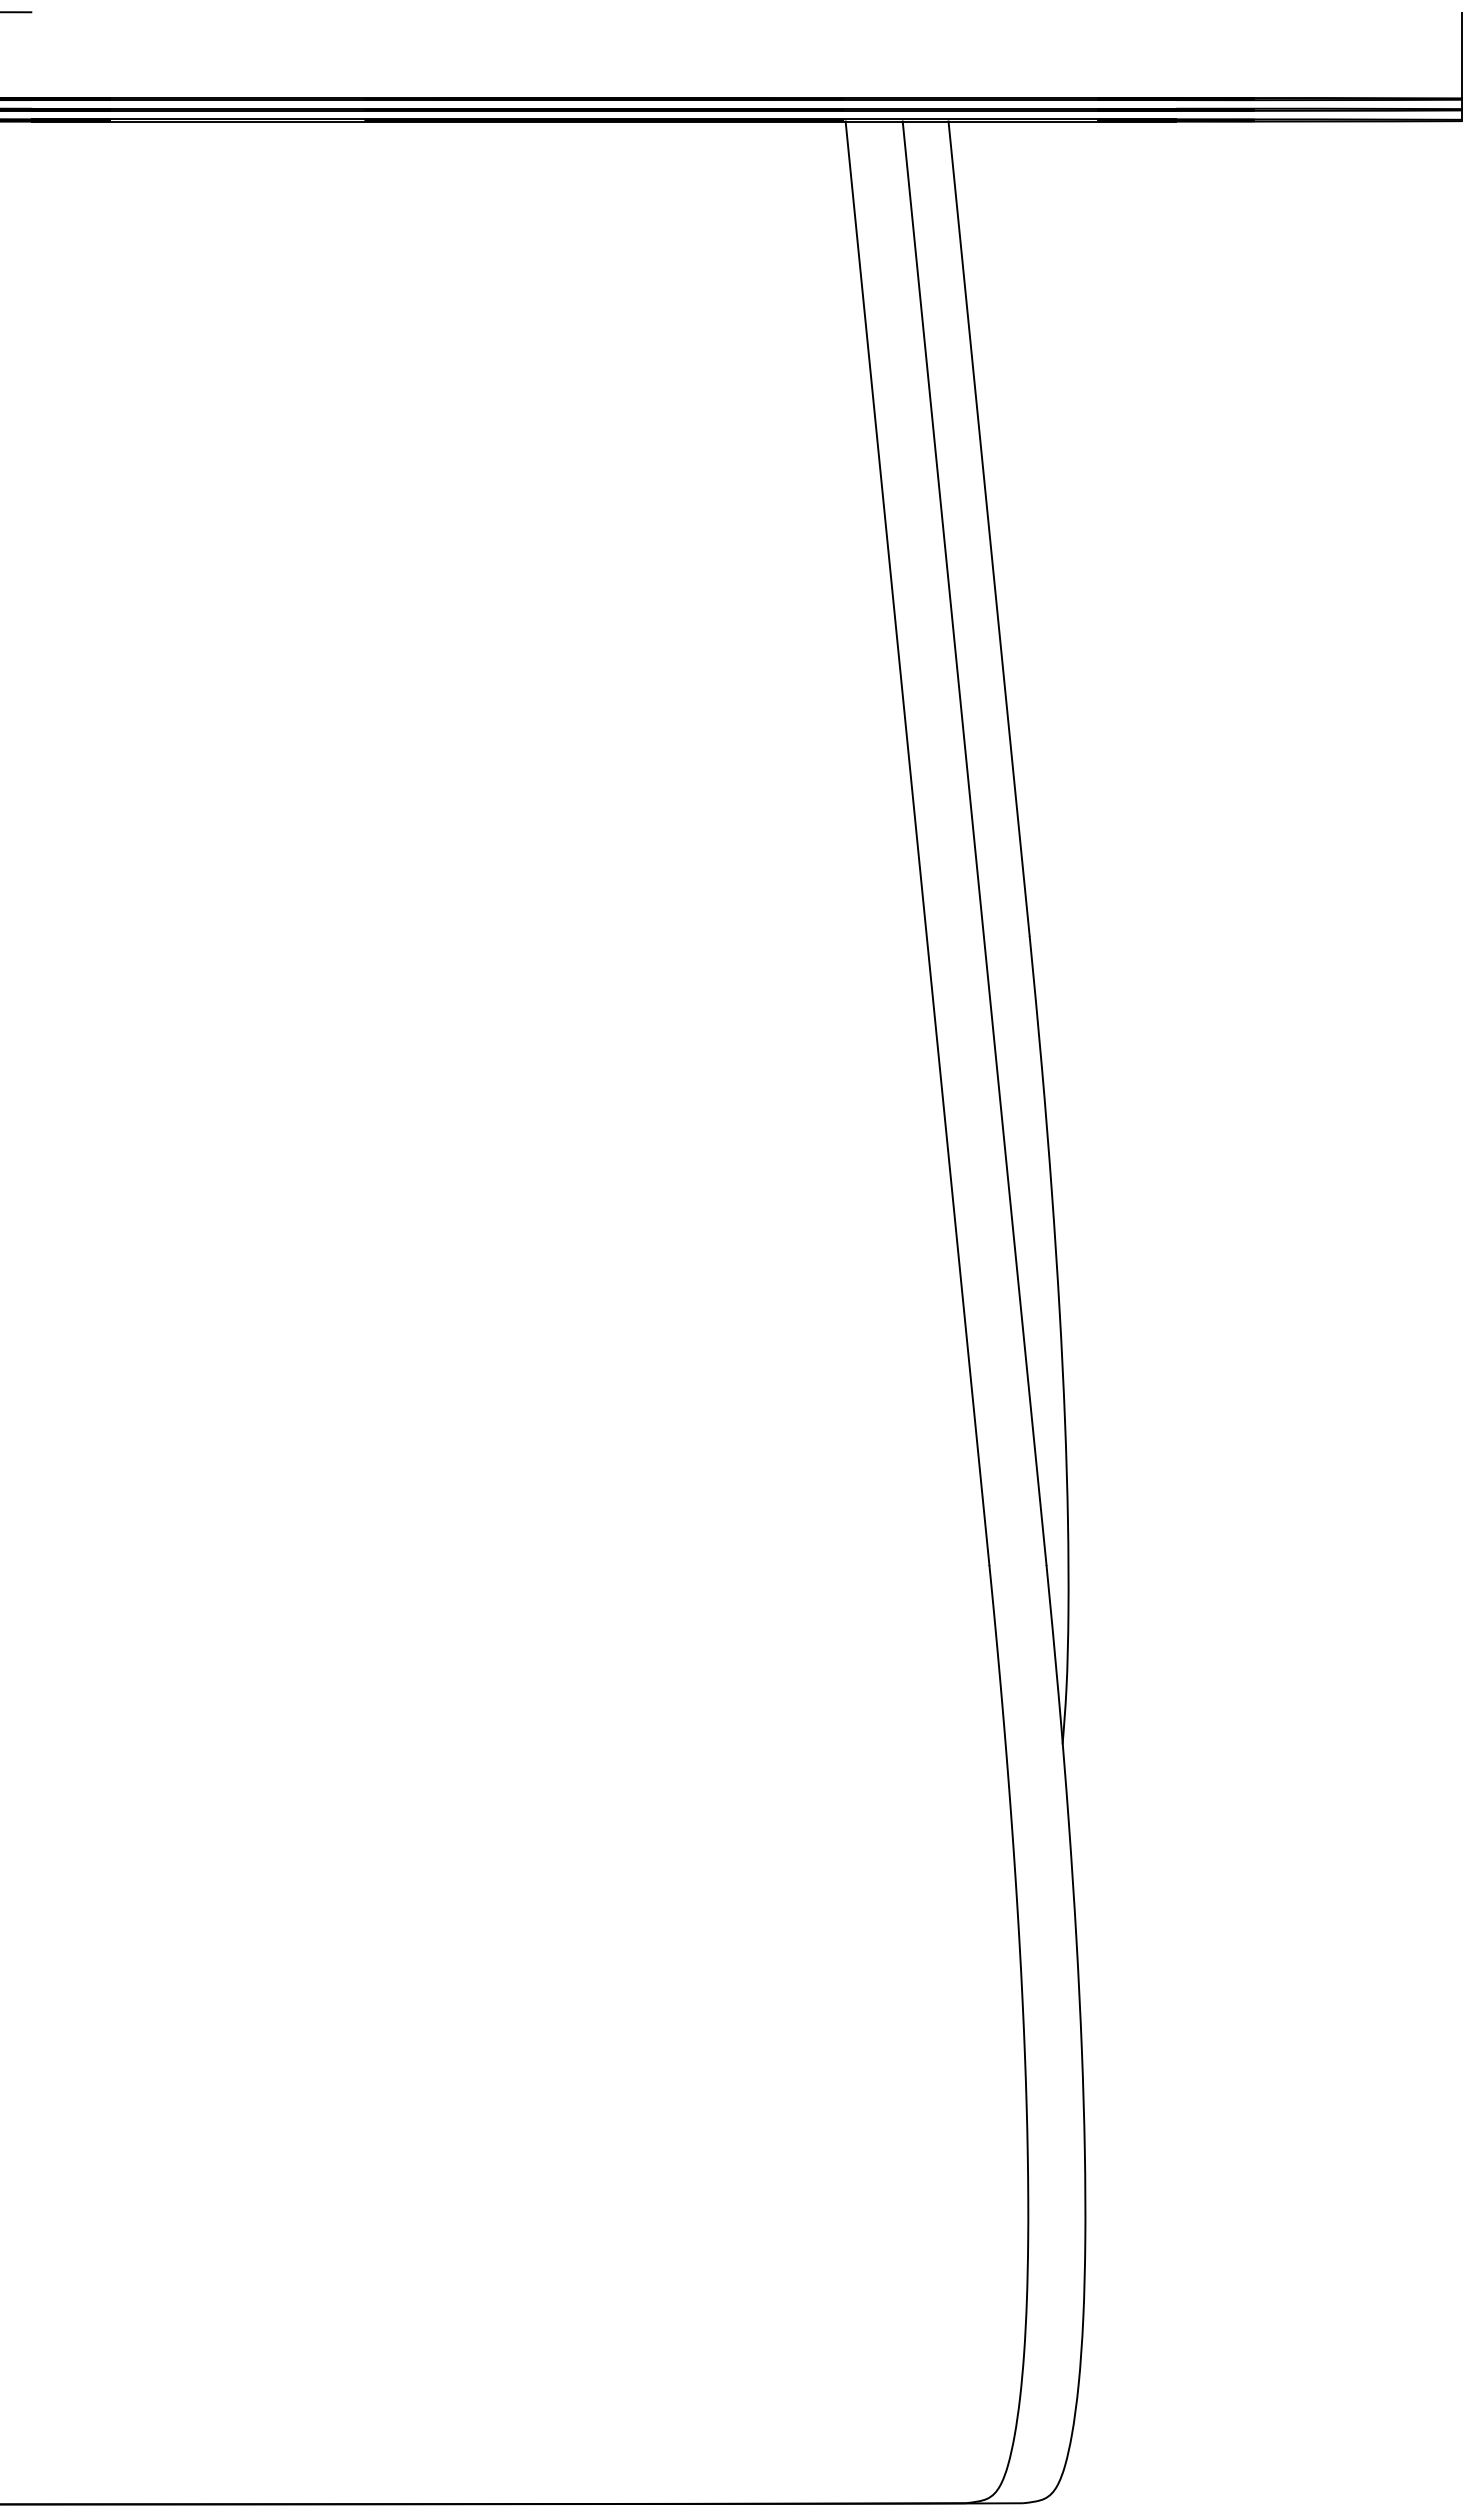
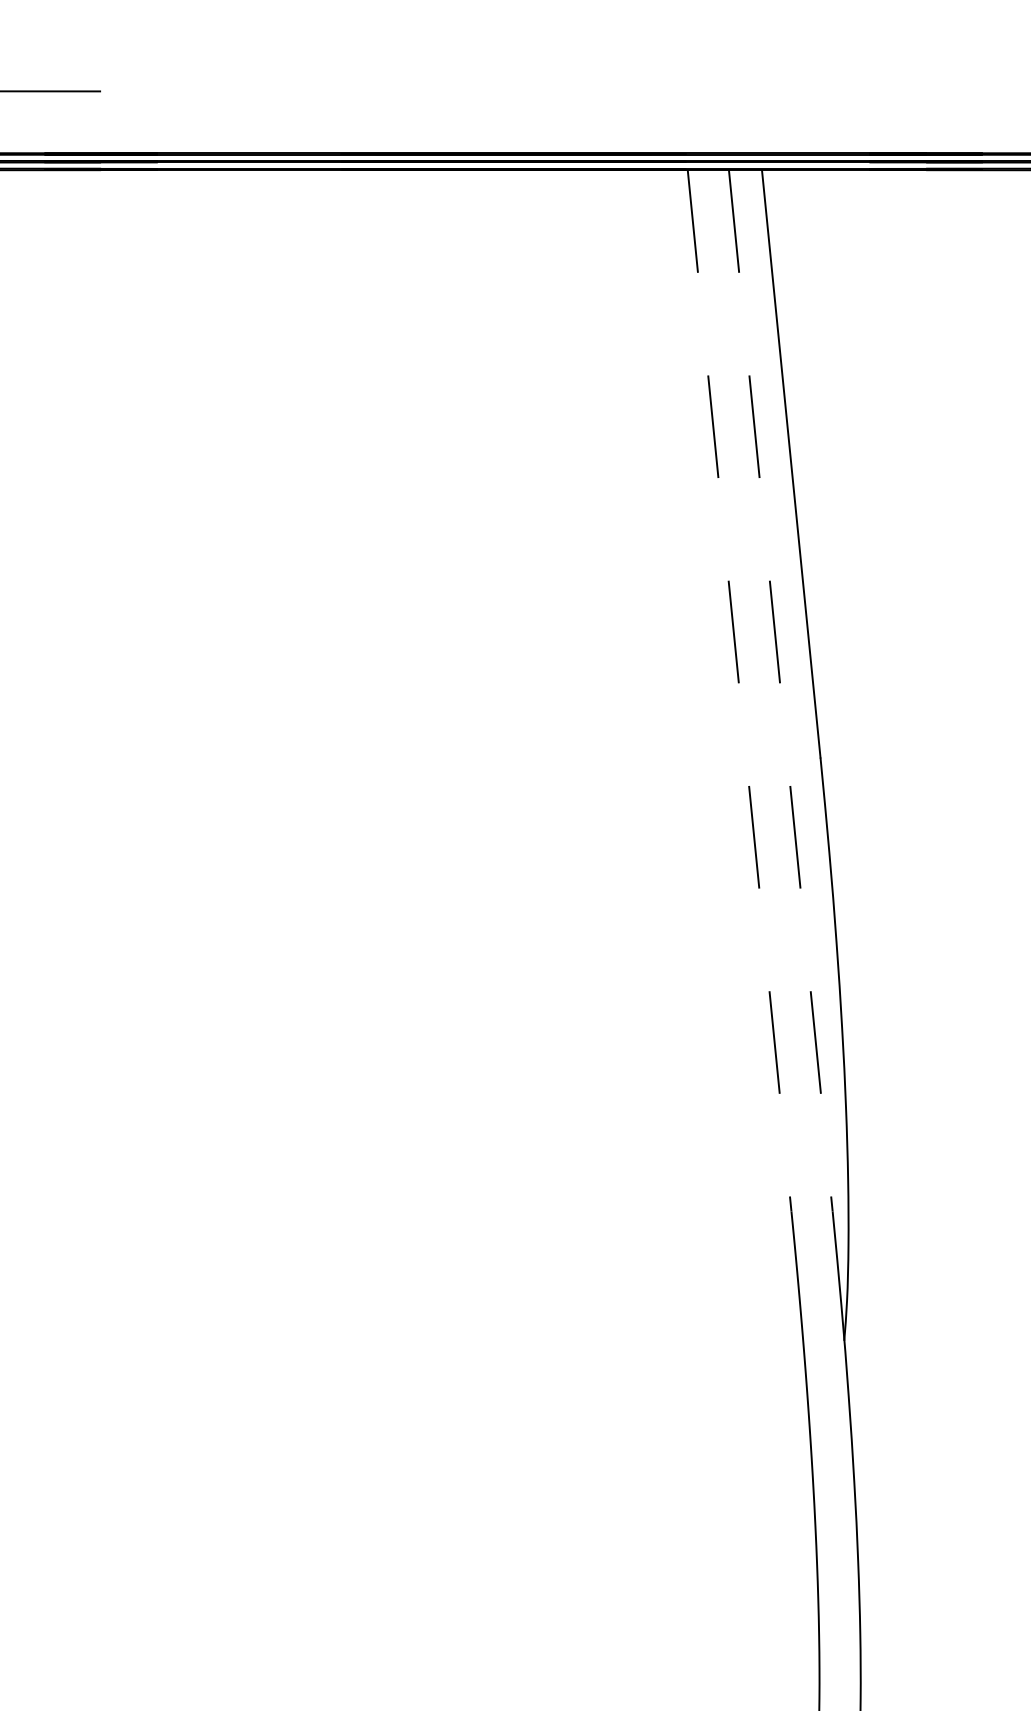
line: (917, 843) -> (739, 690), solid -> dashed
line: (974, 843) -> (780, 690), solid -> dashed

